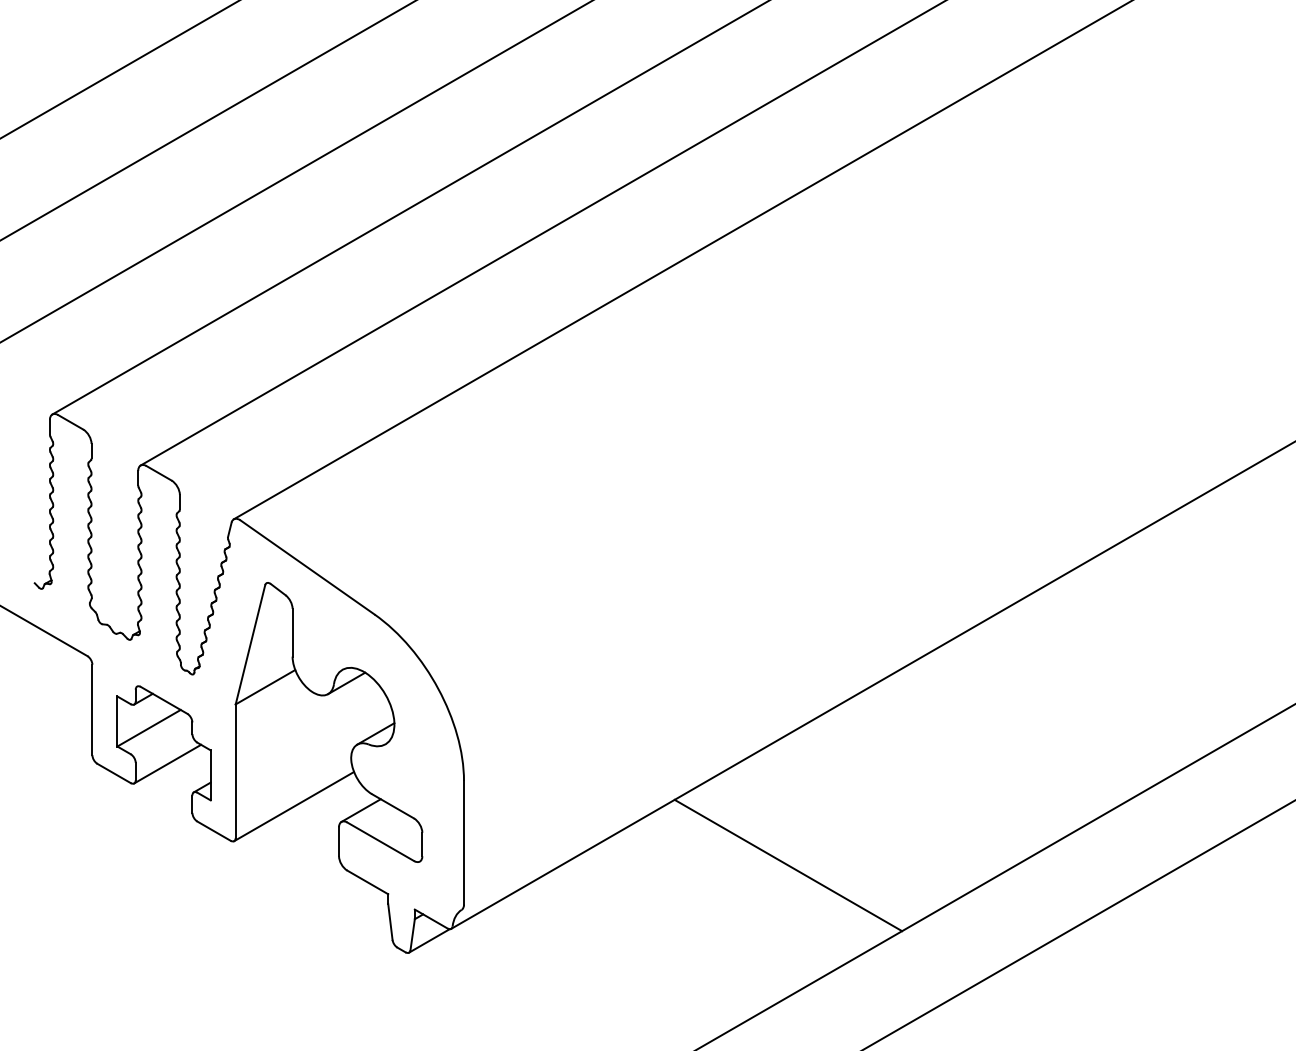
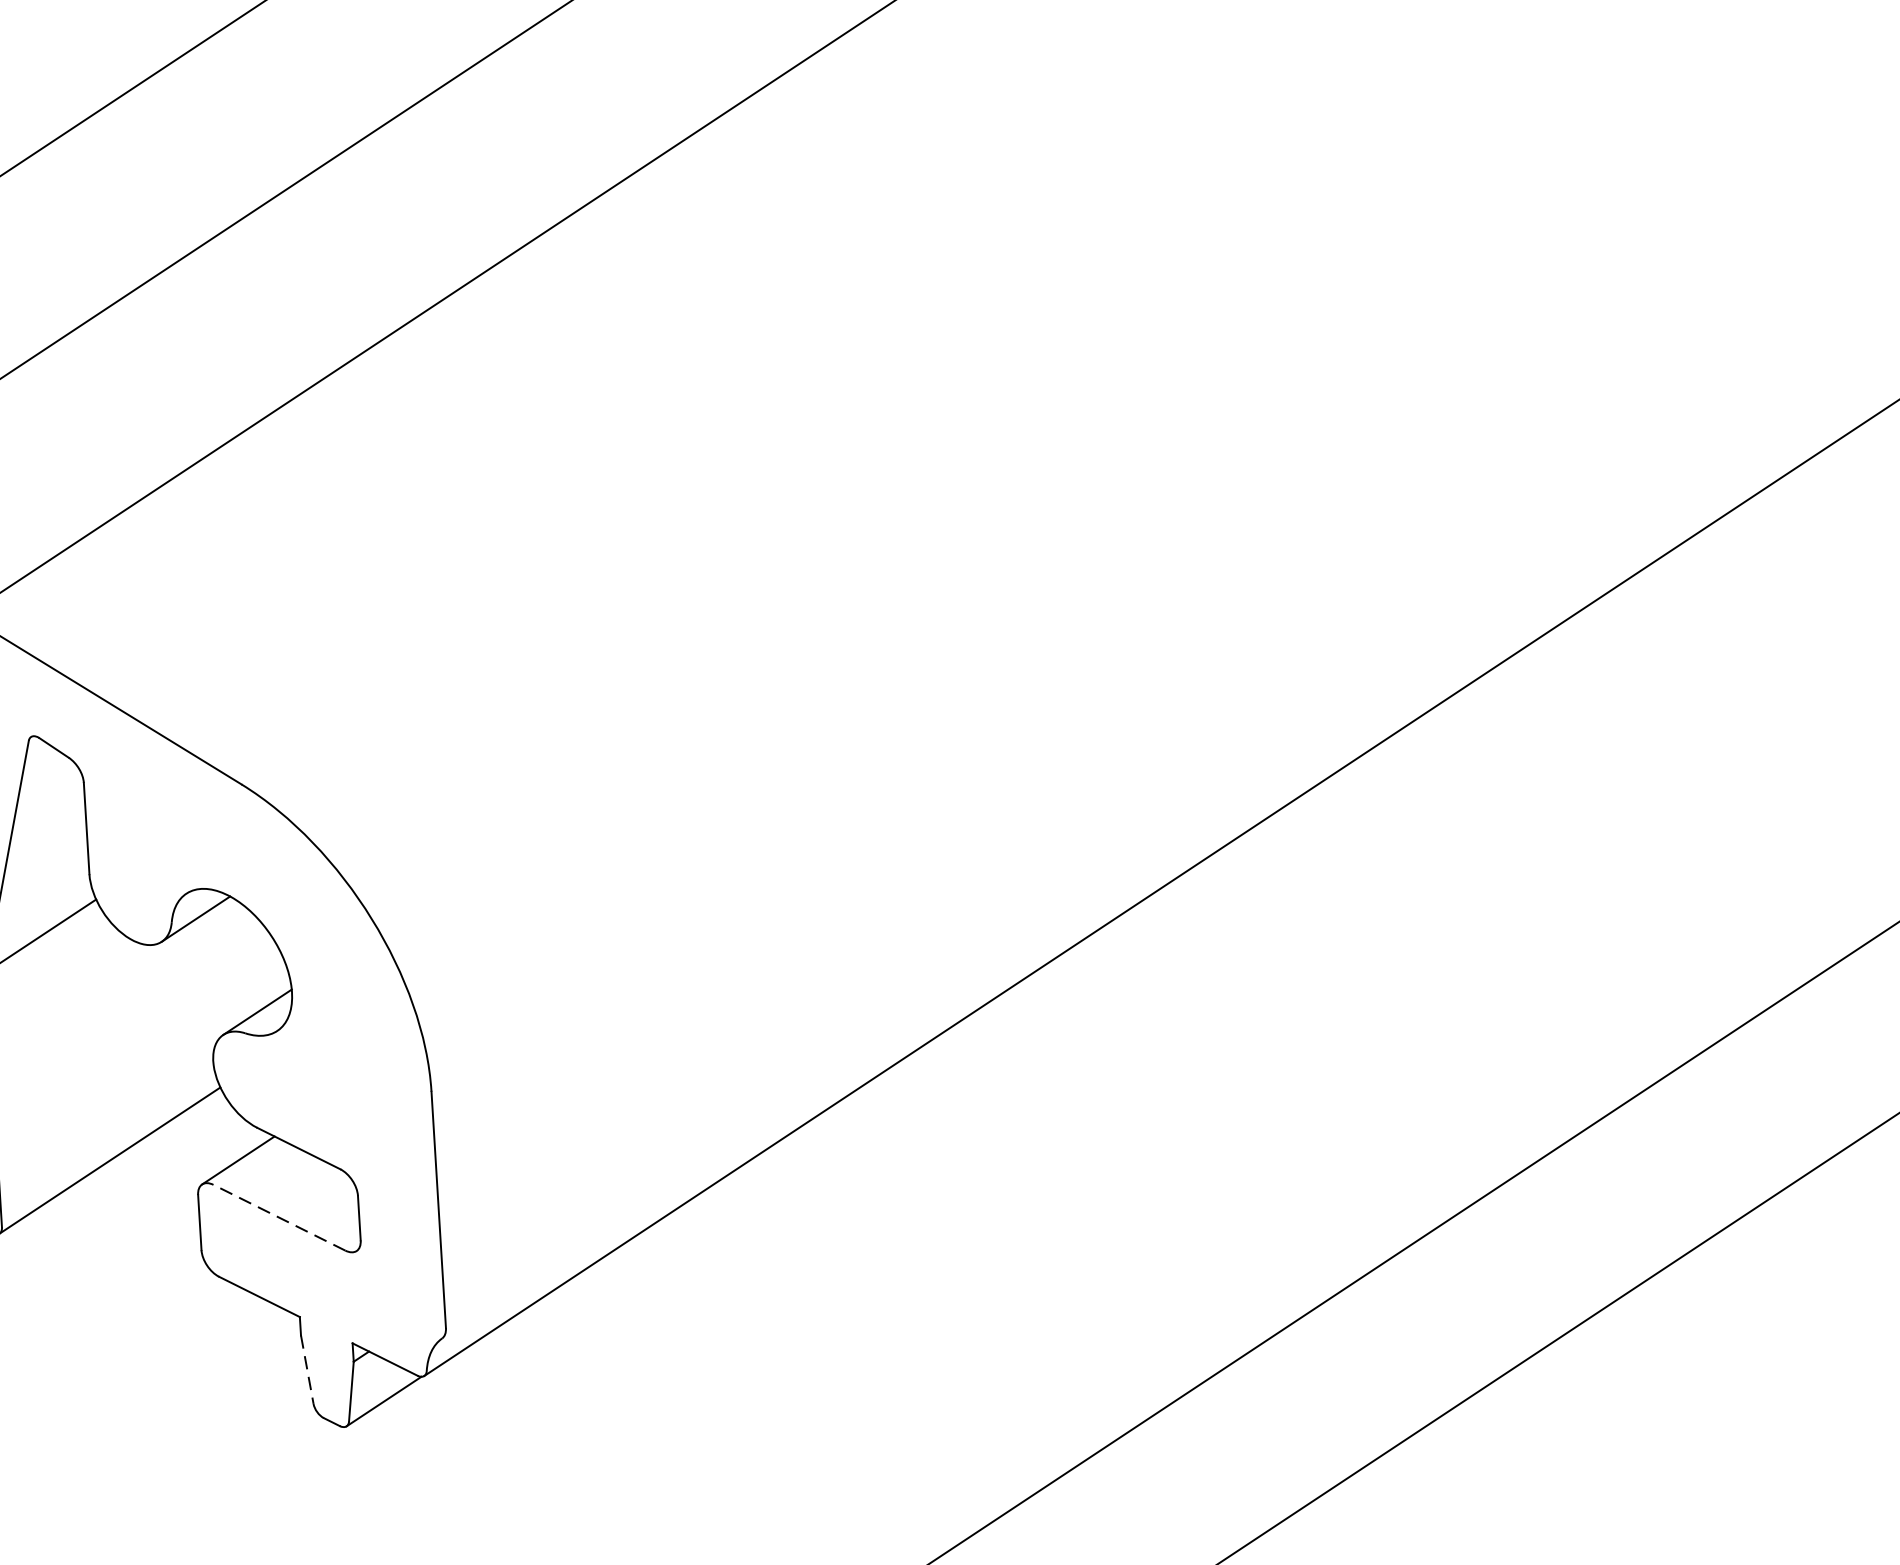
line: (380, 841) -> (279, 1217), solid -> dashed
line: (788, 865) -> (1061, 1215), removed
line: (390, 922) -> (307, 1370), solid -> dashed

